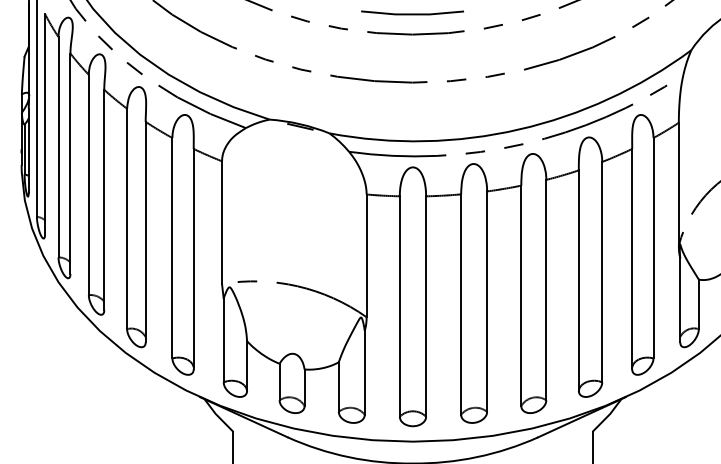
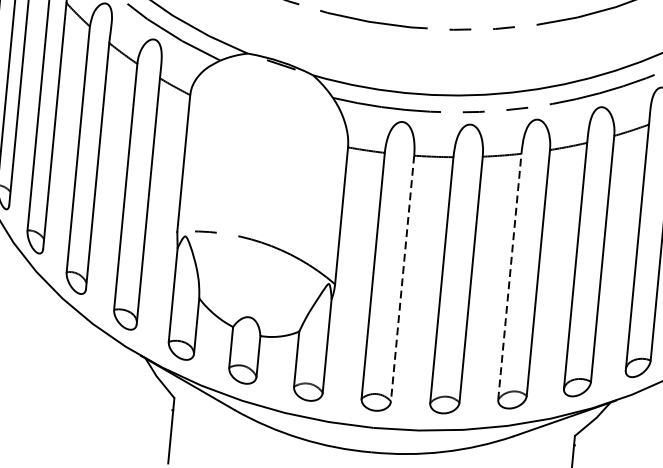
line: (521, 295) -> (510, 276), solid -> dashed
line: (426, 307) -> (402, 279), solid -> dashed

